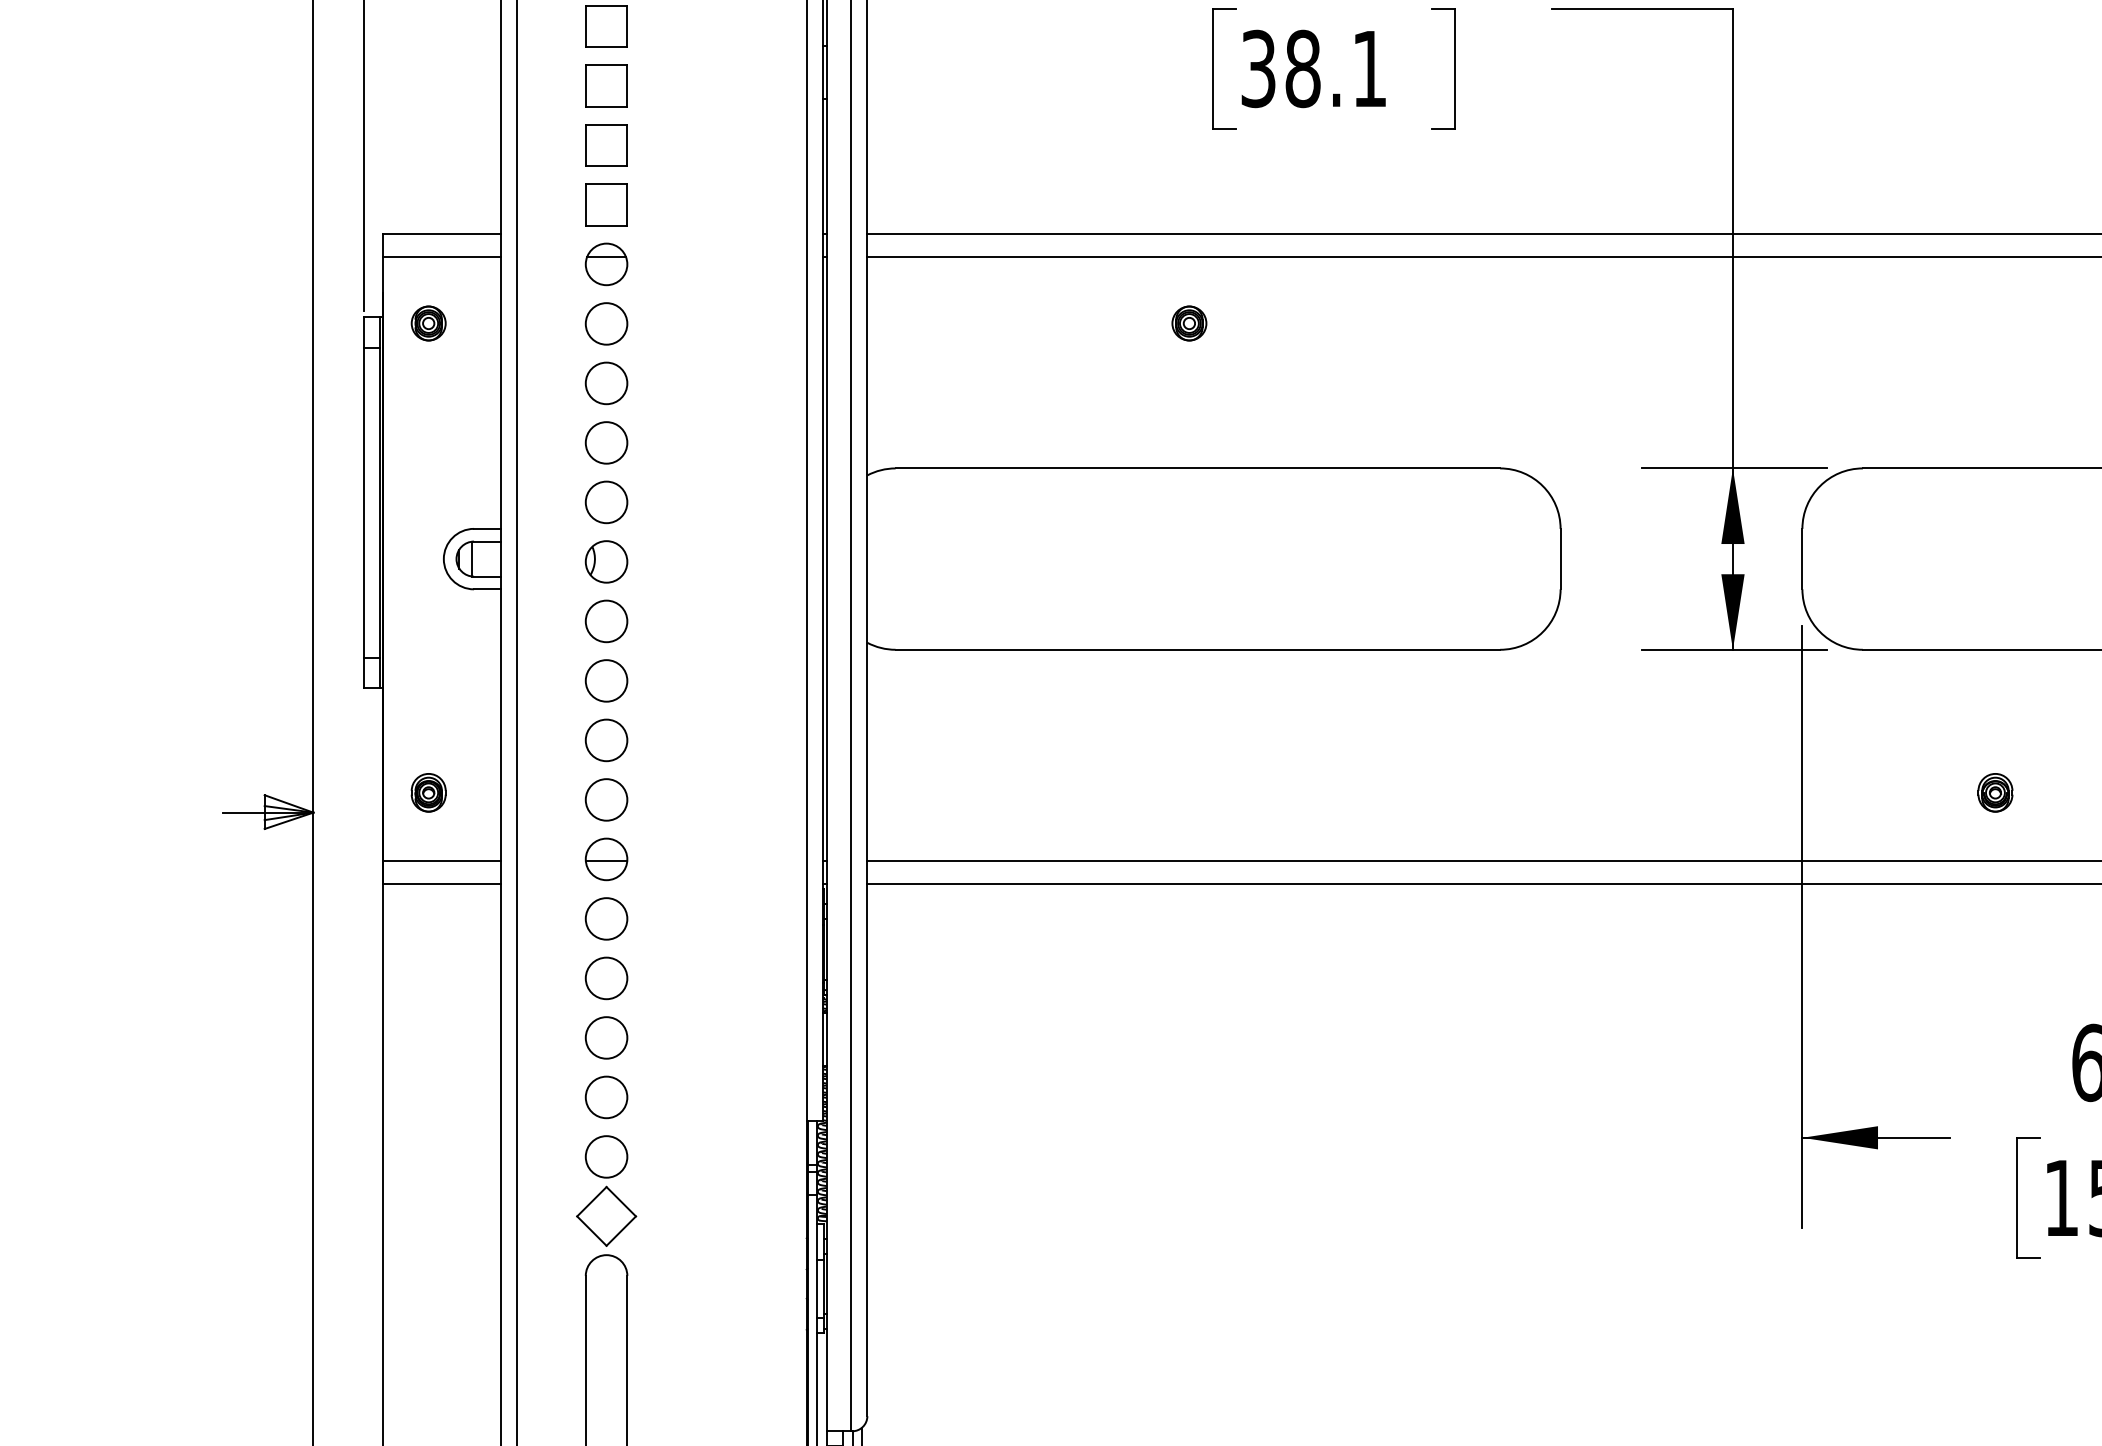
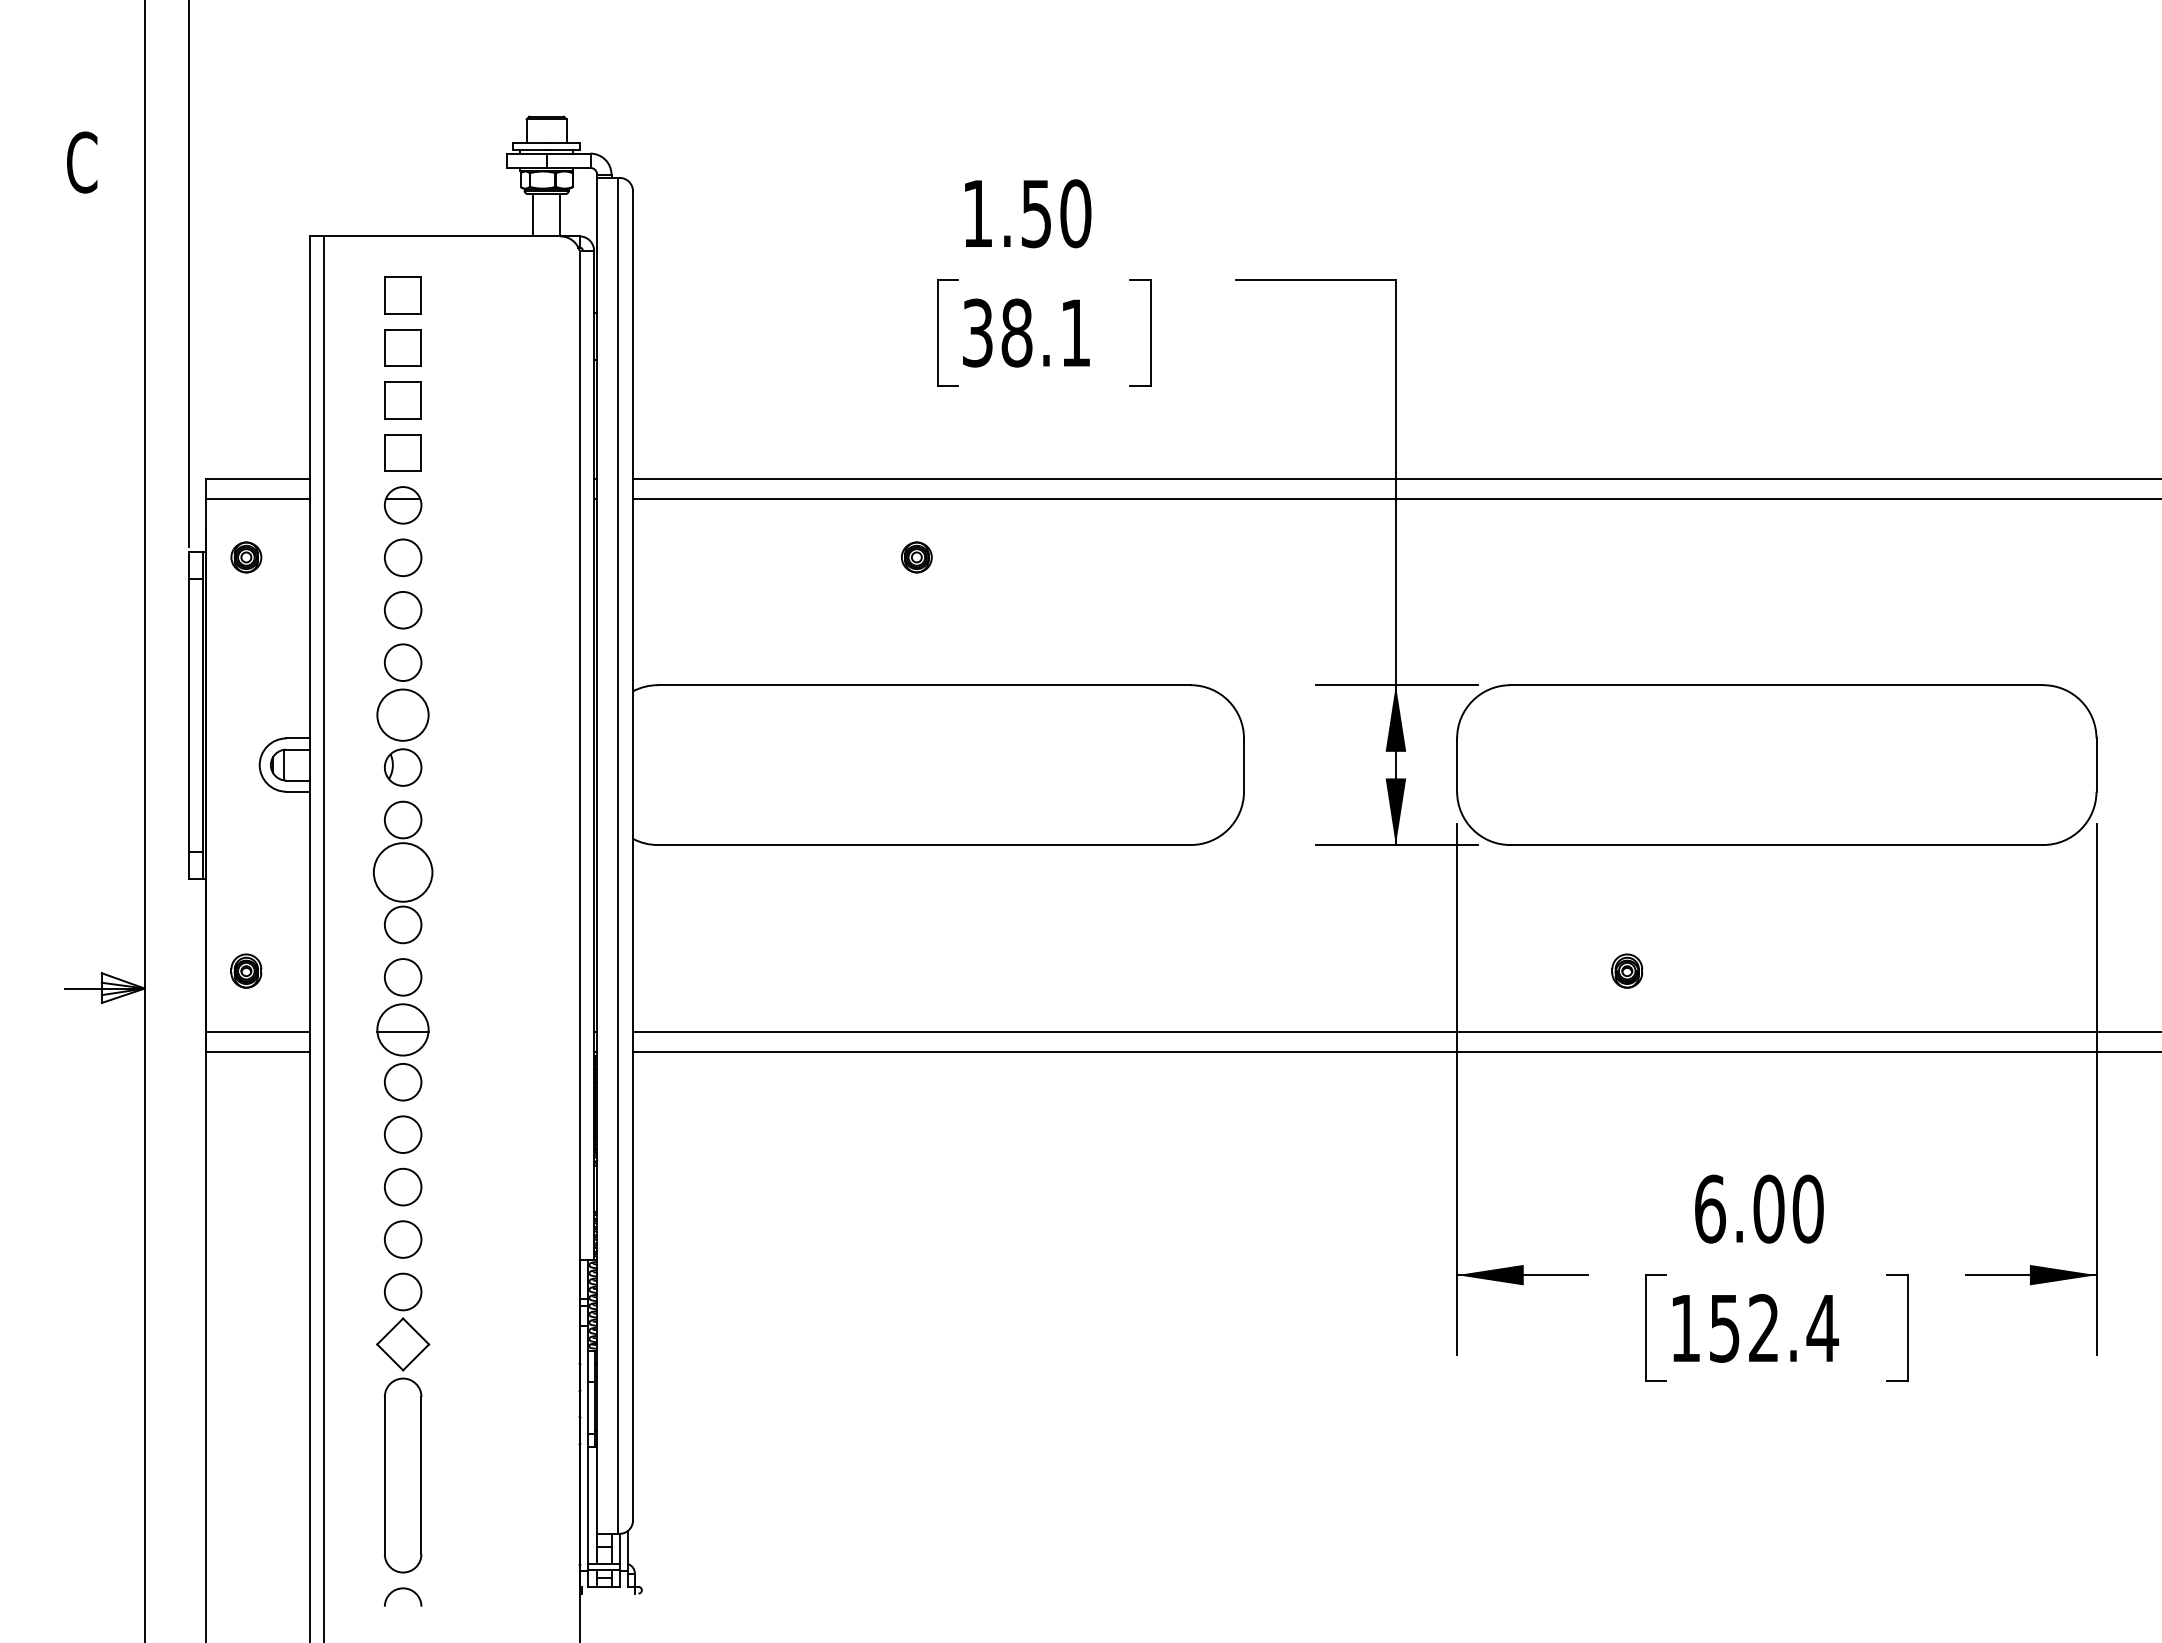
circle: (606, 501) -> (403, 714), size x1.4
circle: (605, 680) -> (402, 872), size x1.6
part: (606, 859) -> (403, 1029), size x1.4

